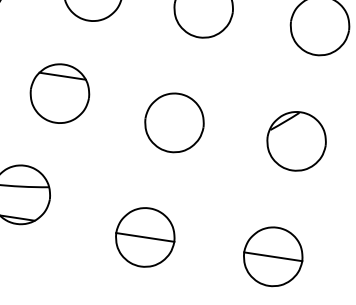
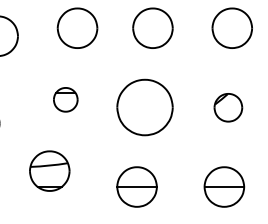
part: (59, 93) -> (65, 99), size x0.6
part: (173, 122) -> (144, 107), size x1.4
part: (296, 141) -> (228, 107), size x0.7

